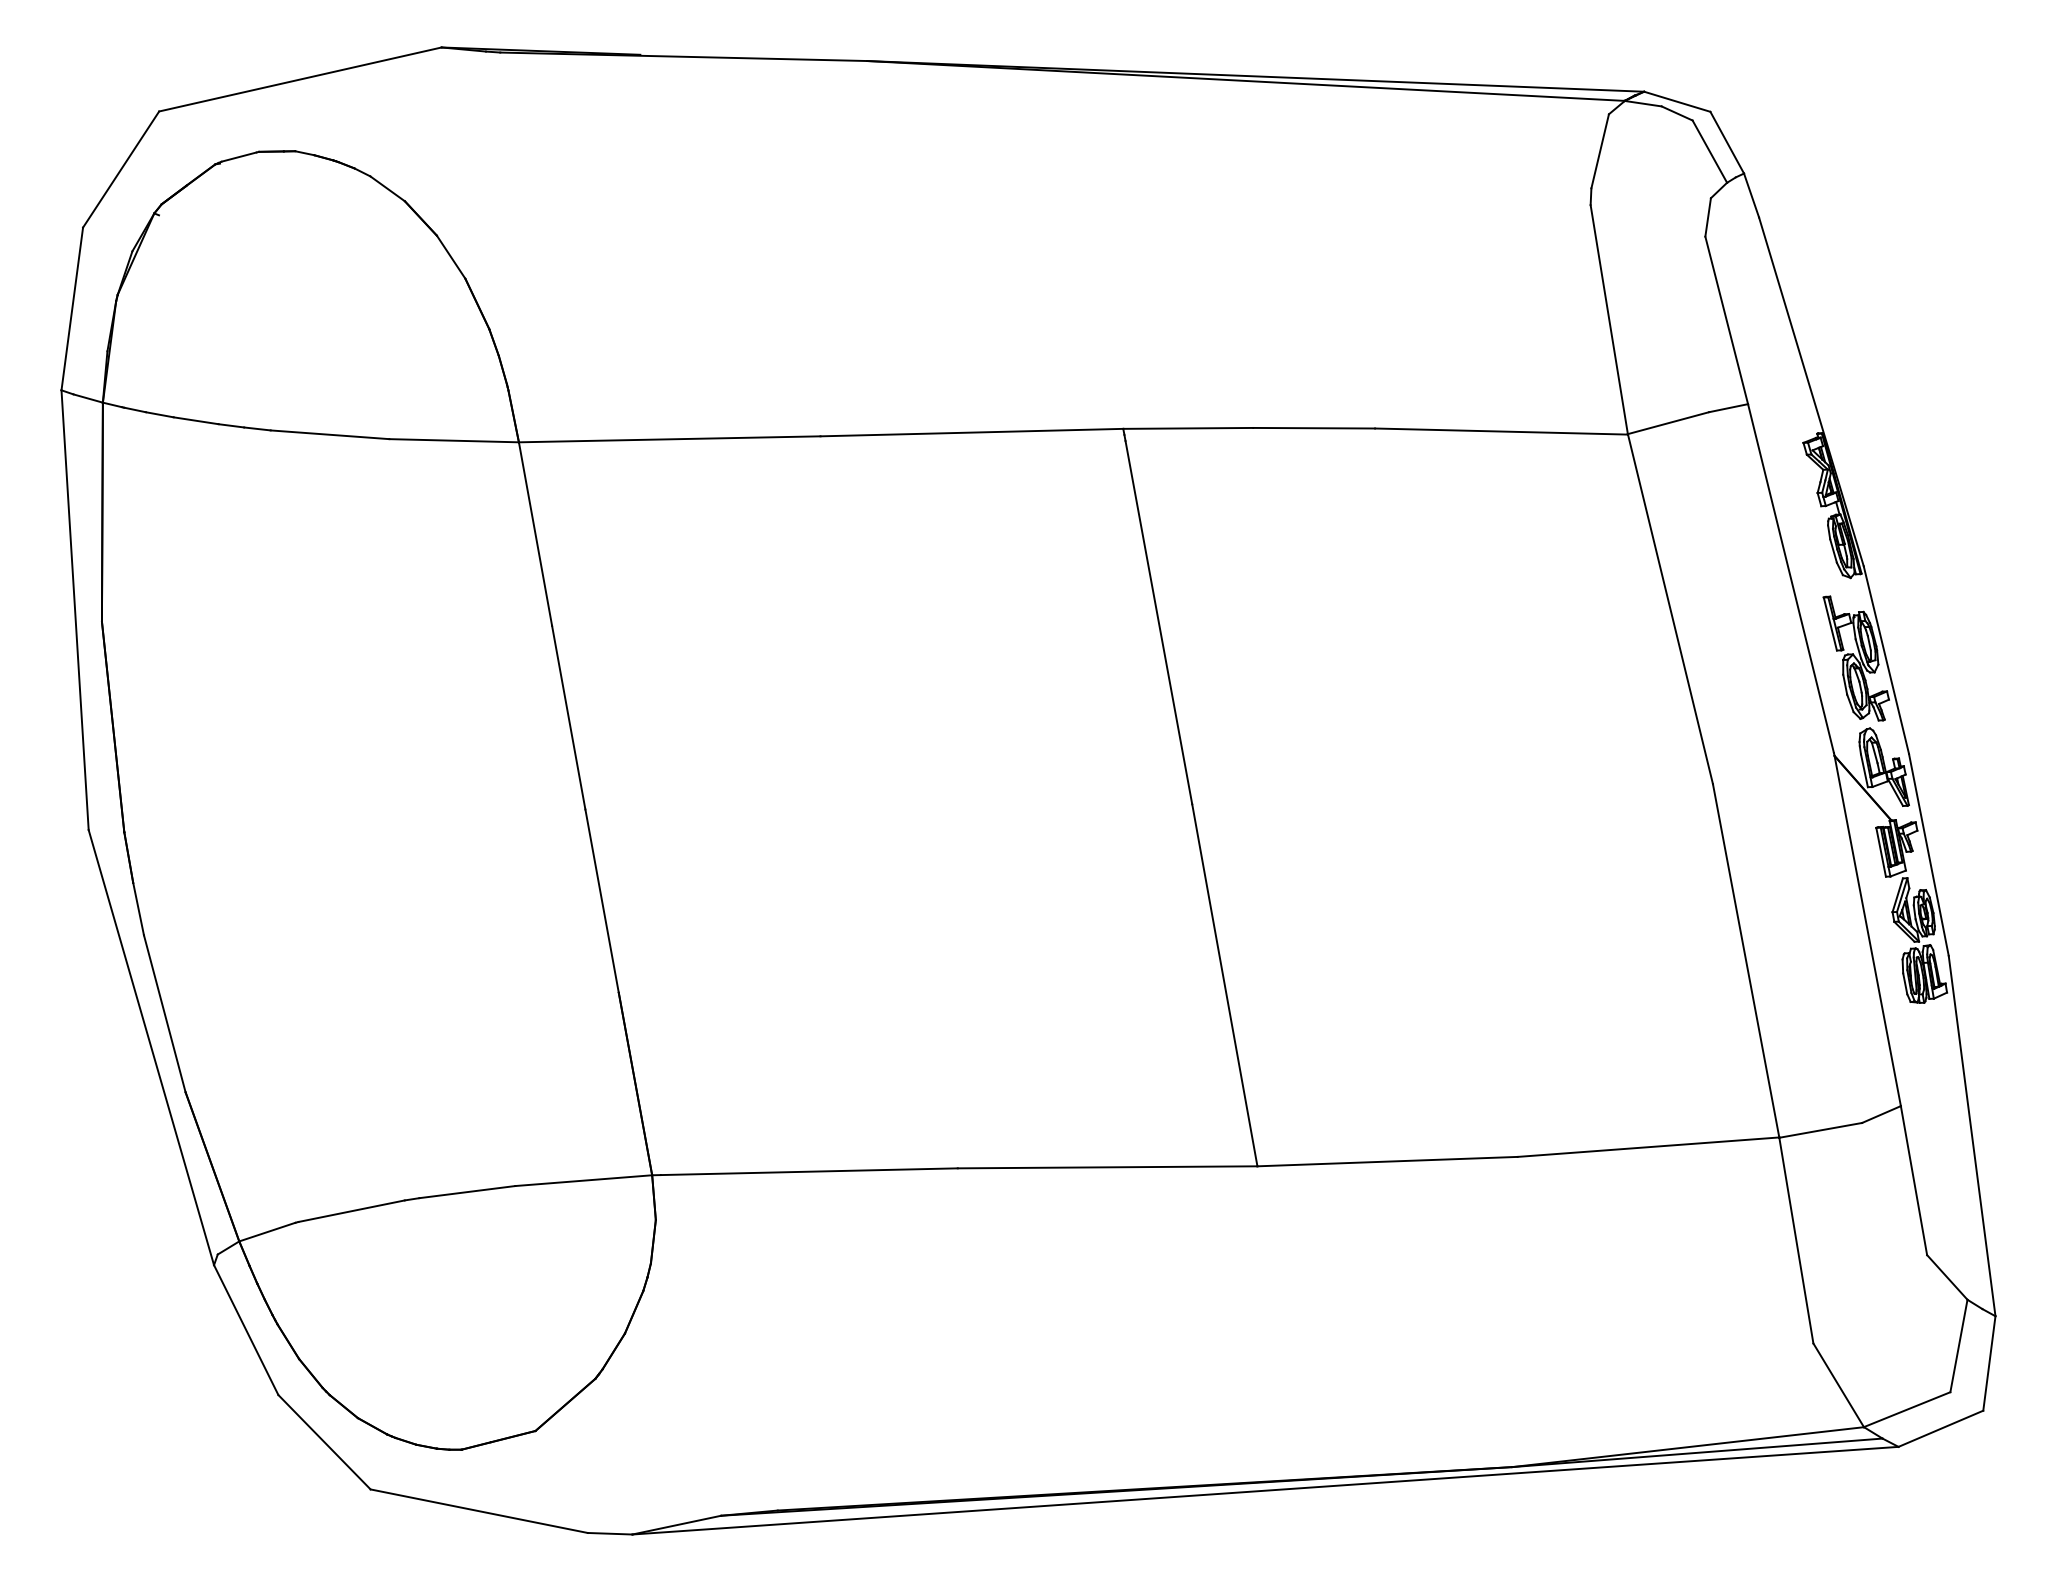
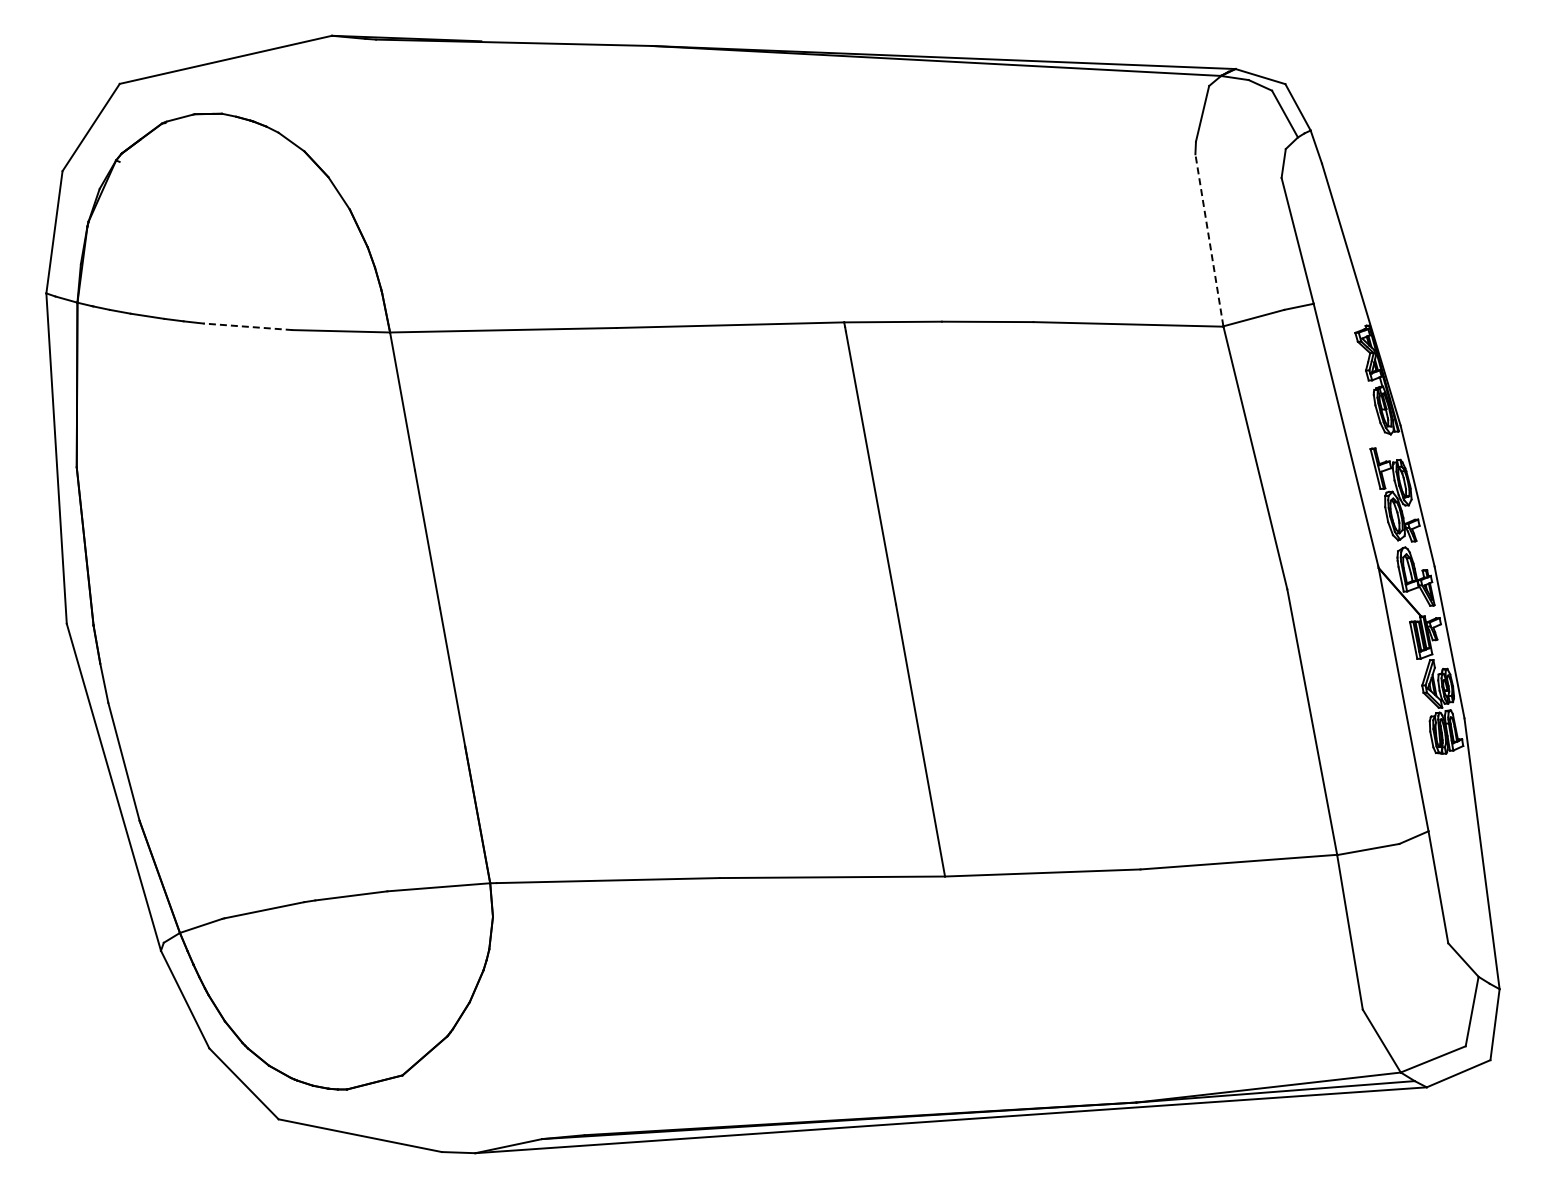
line: (1609, 318) -> (1209, 239), solid -> dashed
line: (330, 434) -> (248, 326), solid -> dashed

